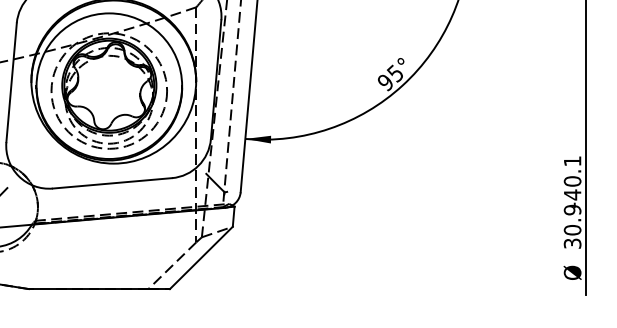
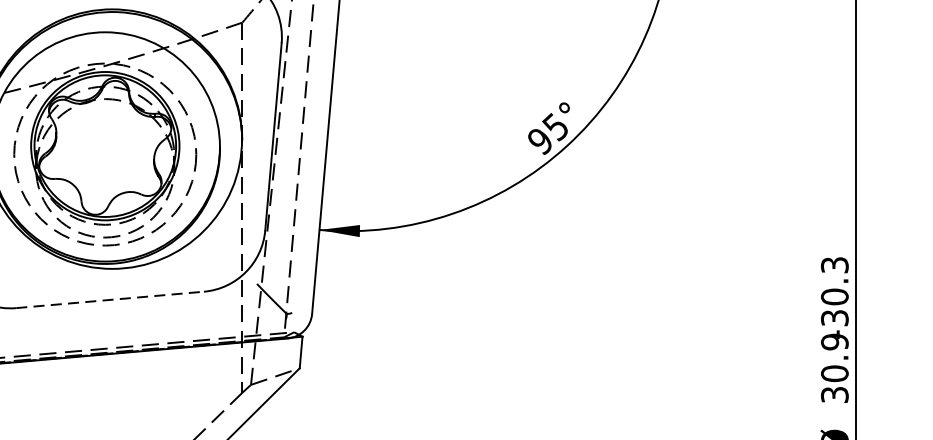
text: (572, 178) -> (834, 292), -40.1 -> -30.3
line: (112, 183) -> (110, 300), solid -> dashed

